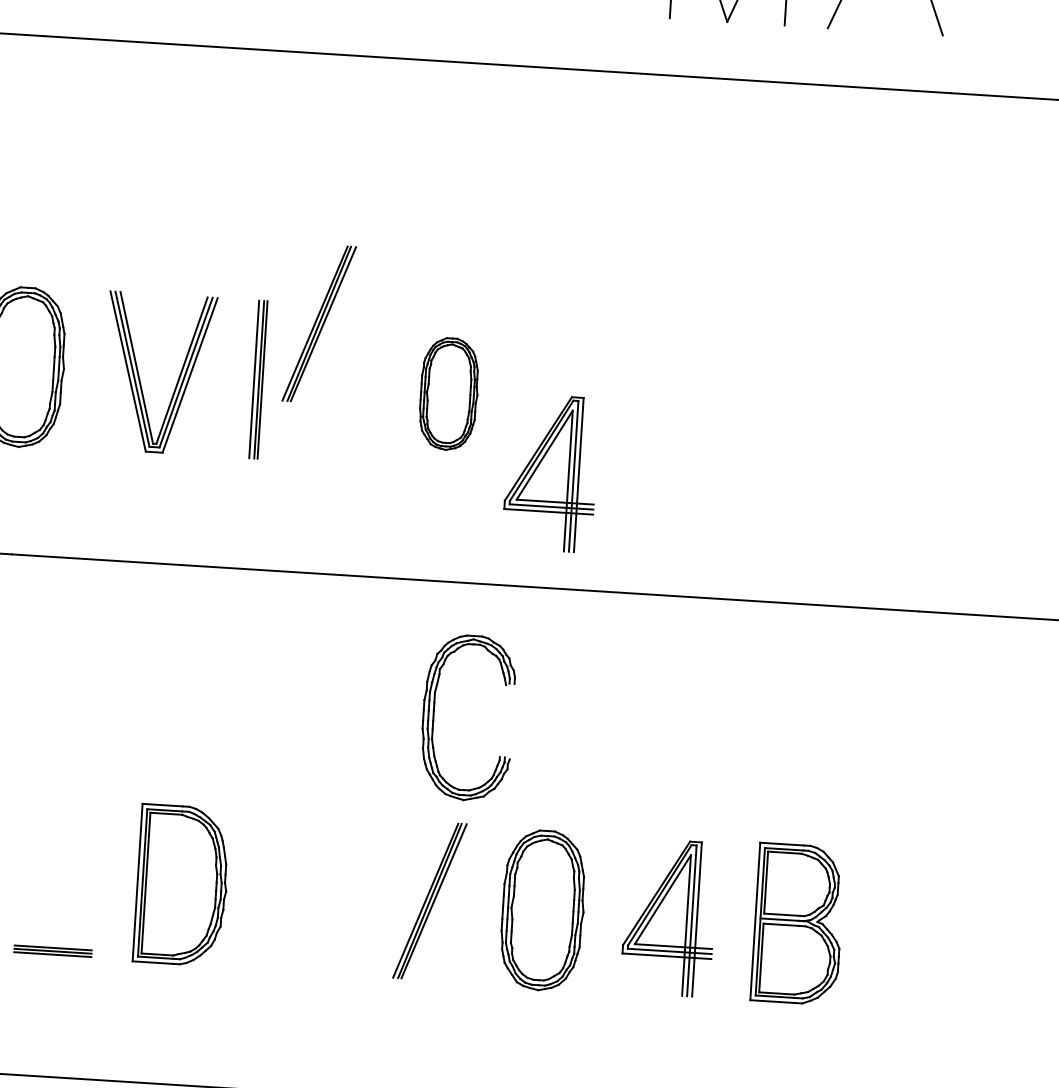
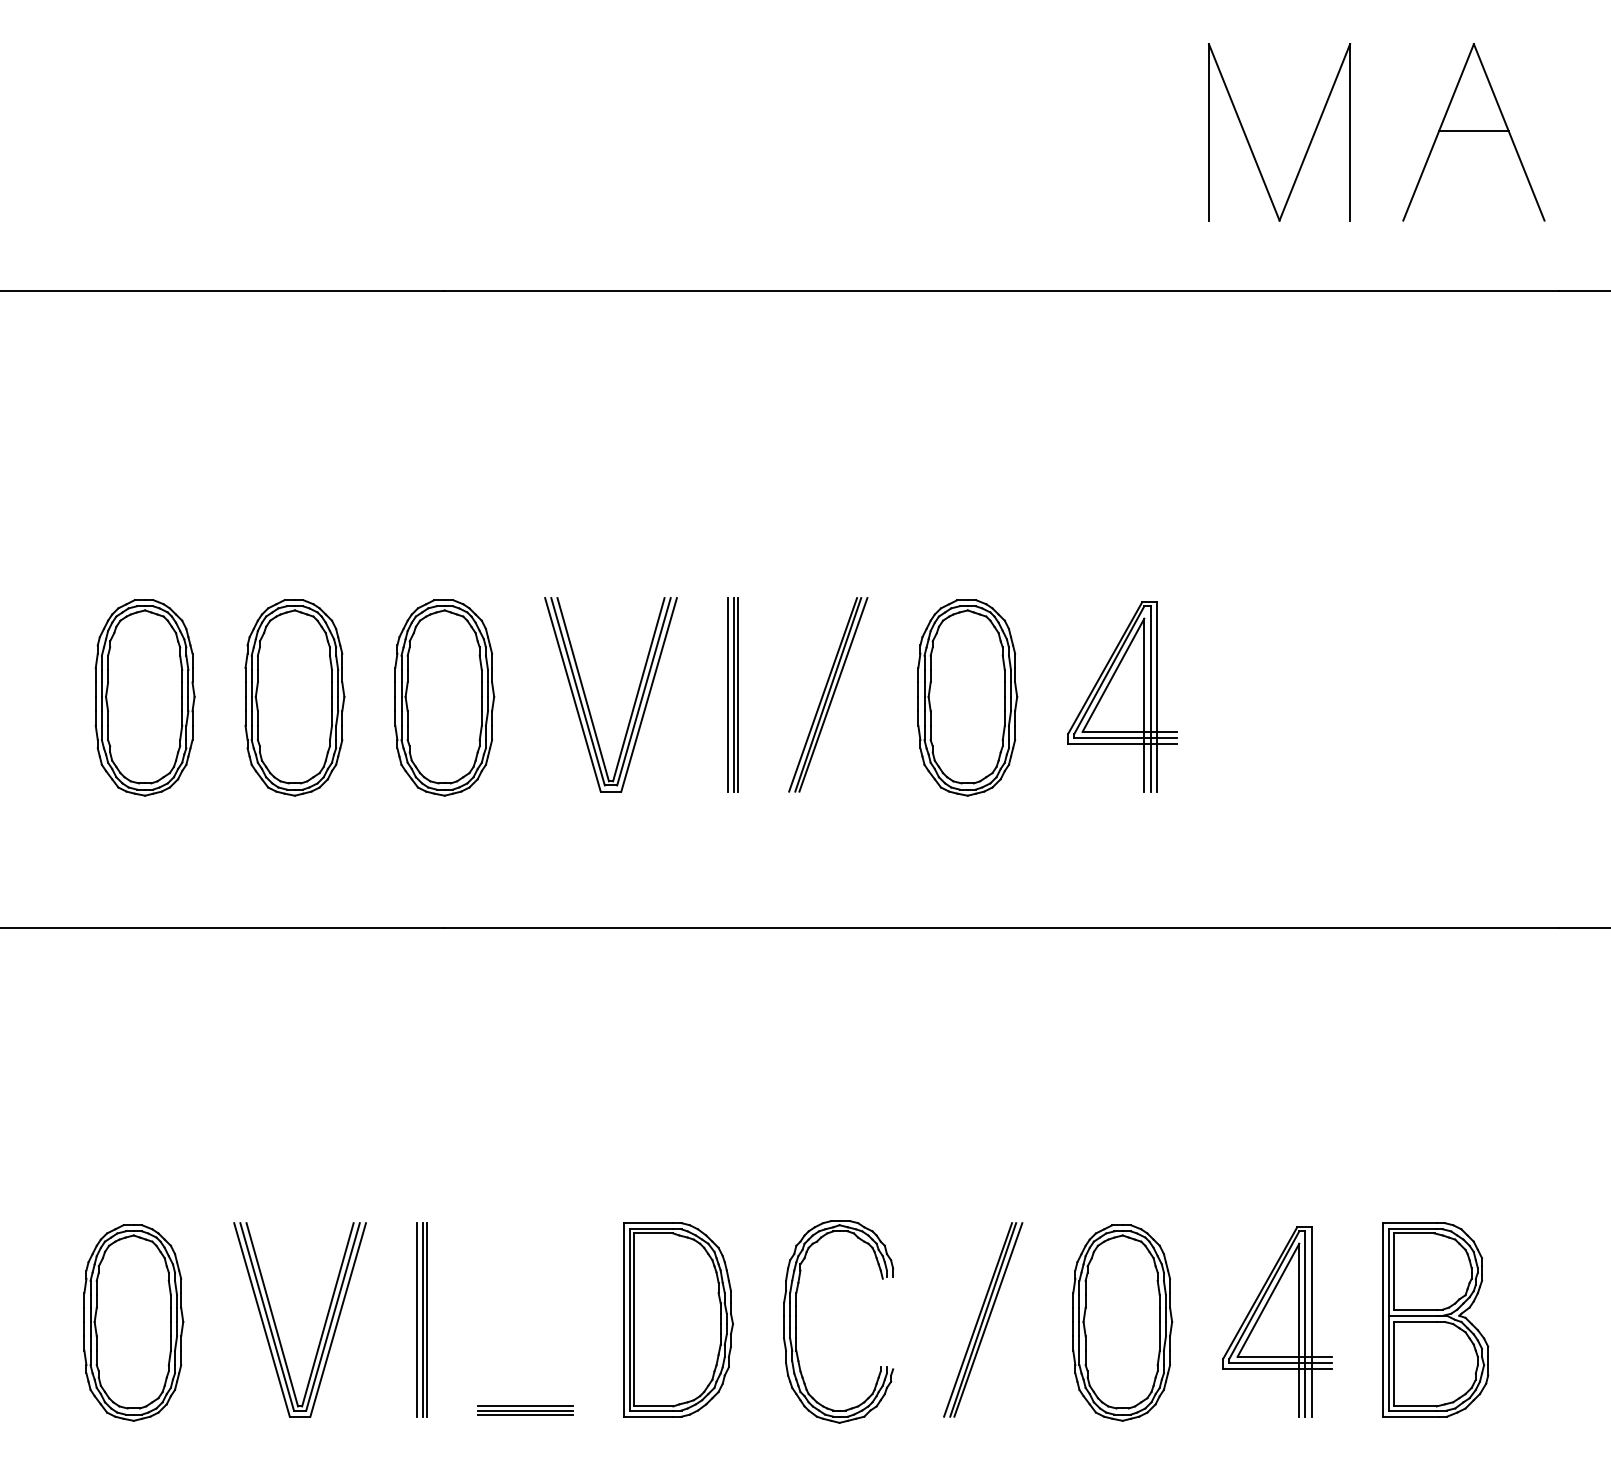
part: (319, 323) -> (828, 694), moved
part: (449, 393) -> (967, 697), size x1.43
part: (551, 472) -> (1122, 696), moved
part: (433, 715) -> (796, 1321), moved

